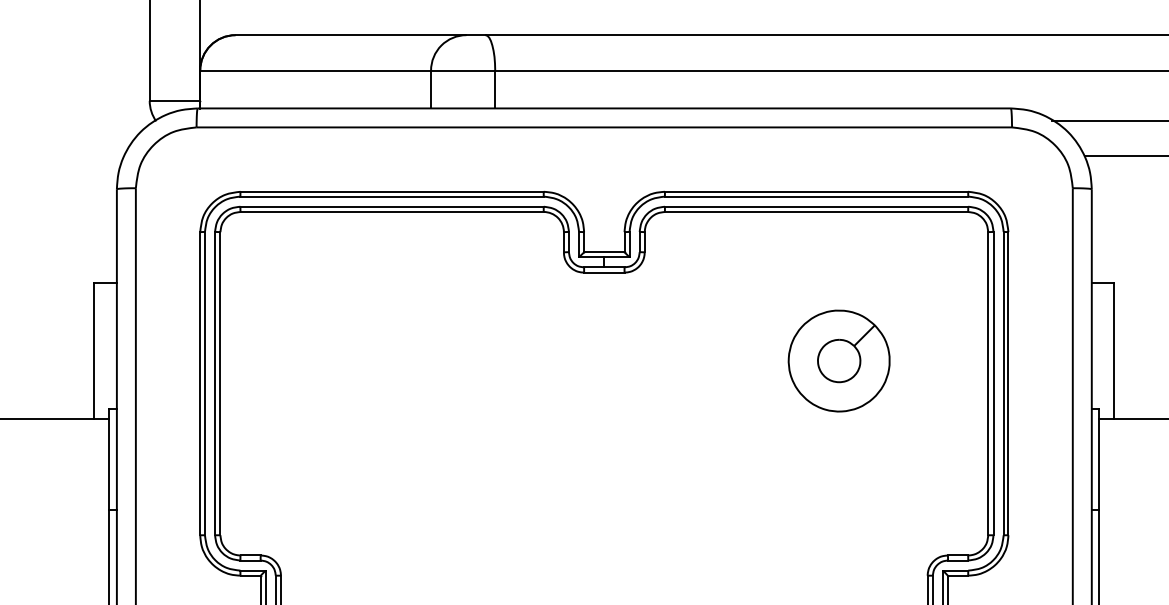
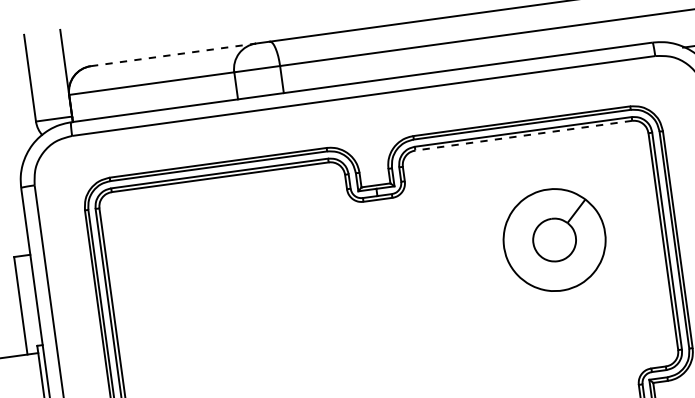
line: (351, 35) -> (173, 55), solid -> dashed
line: (816, 211) -> (523, 135), solid -> dashed
part: (838, 360) -> (554, 239), size x1.4

